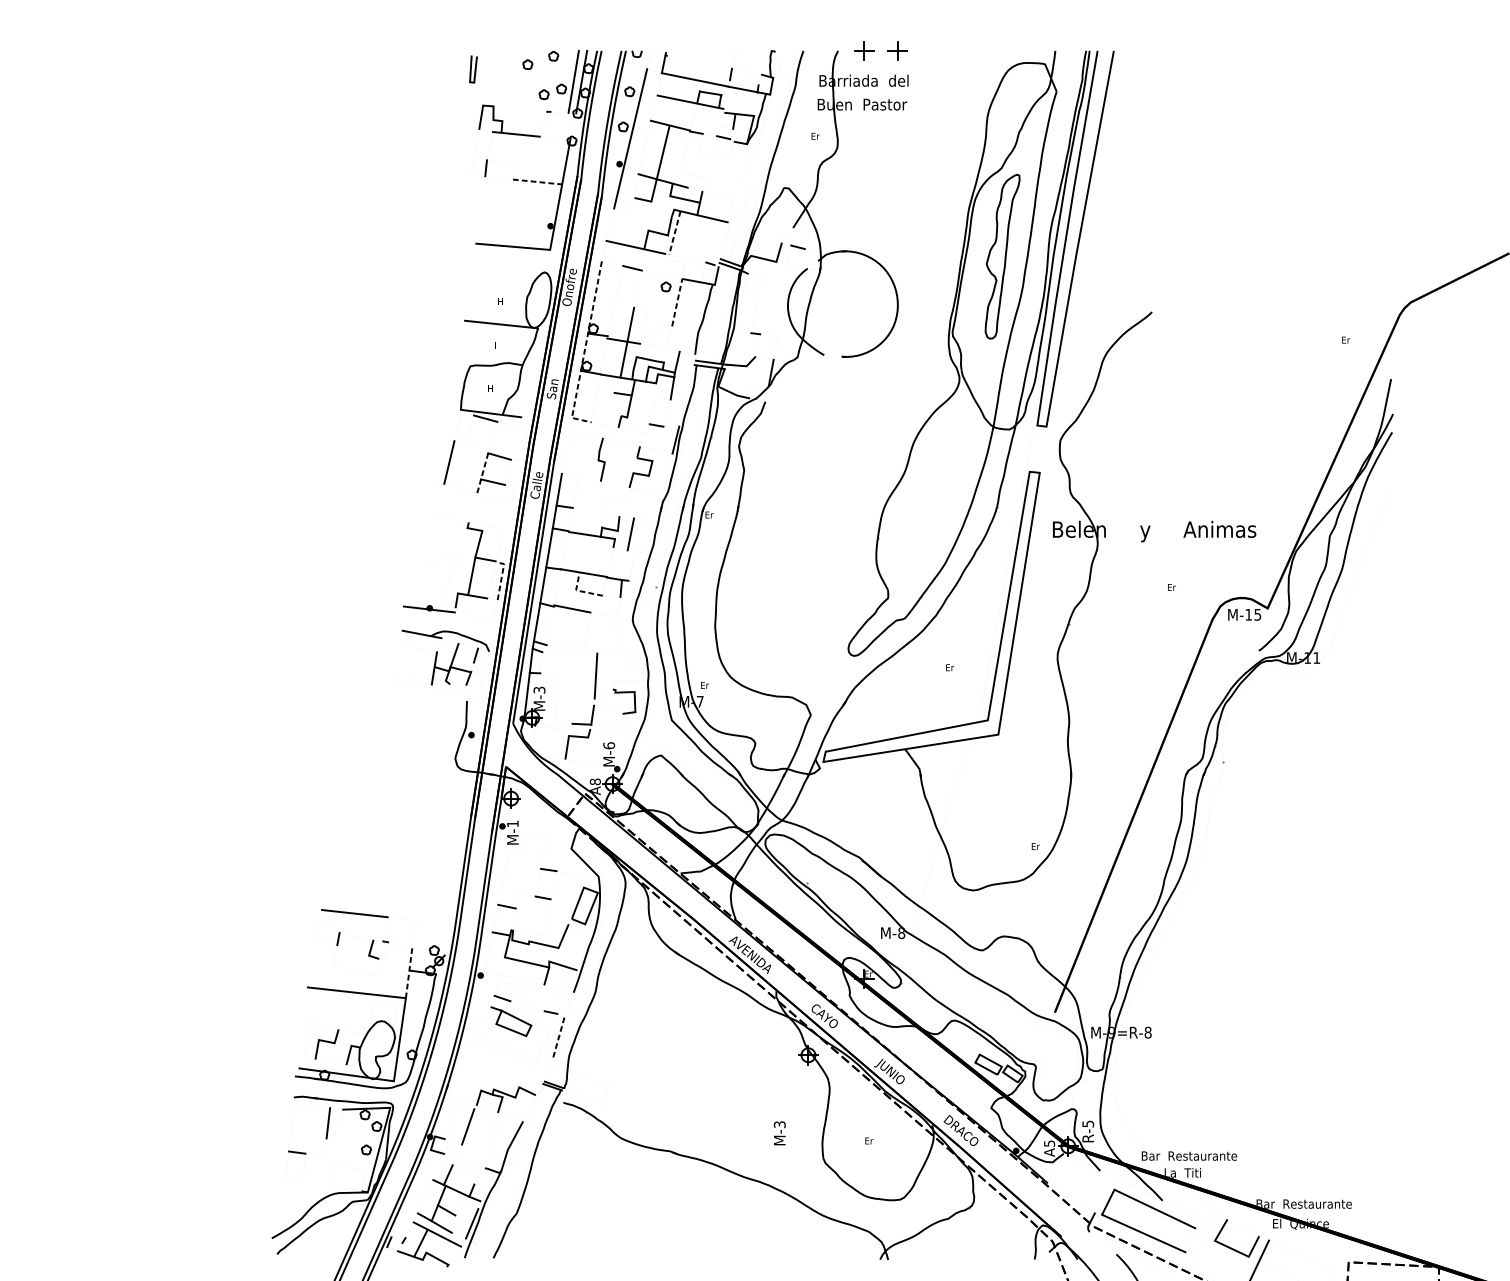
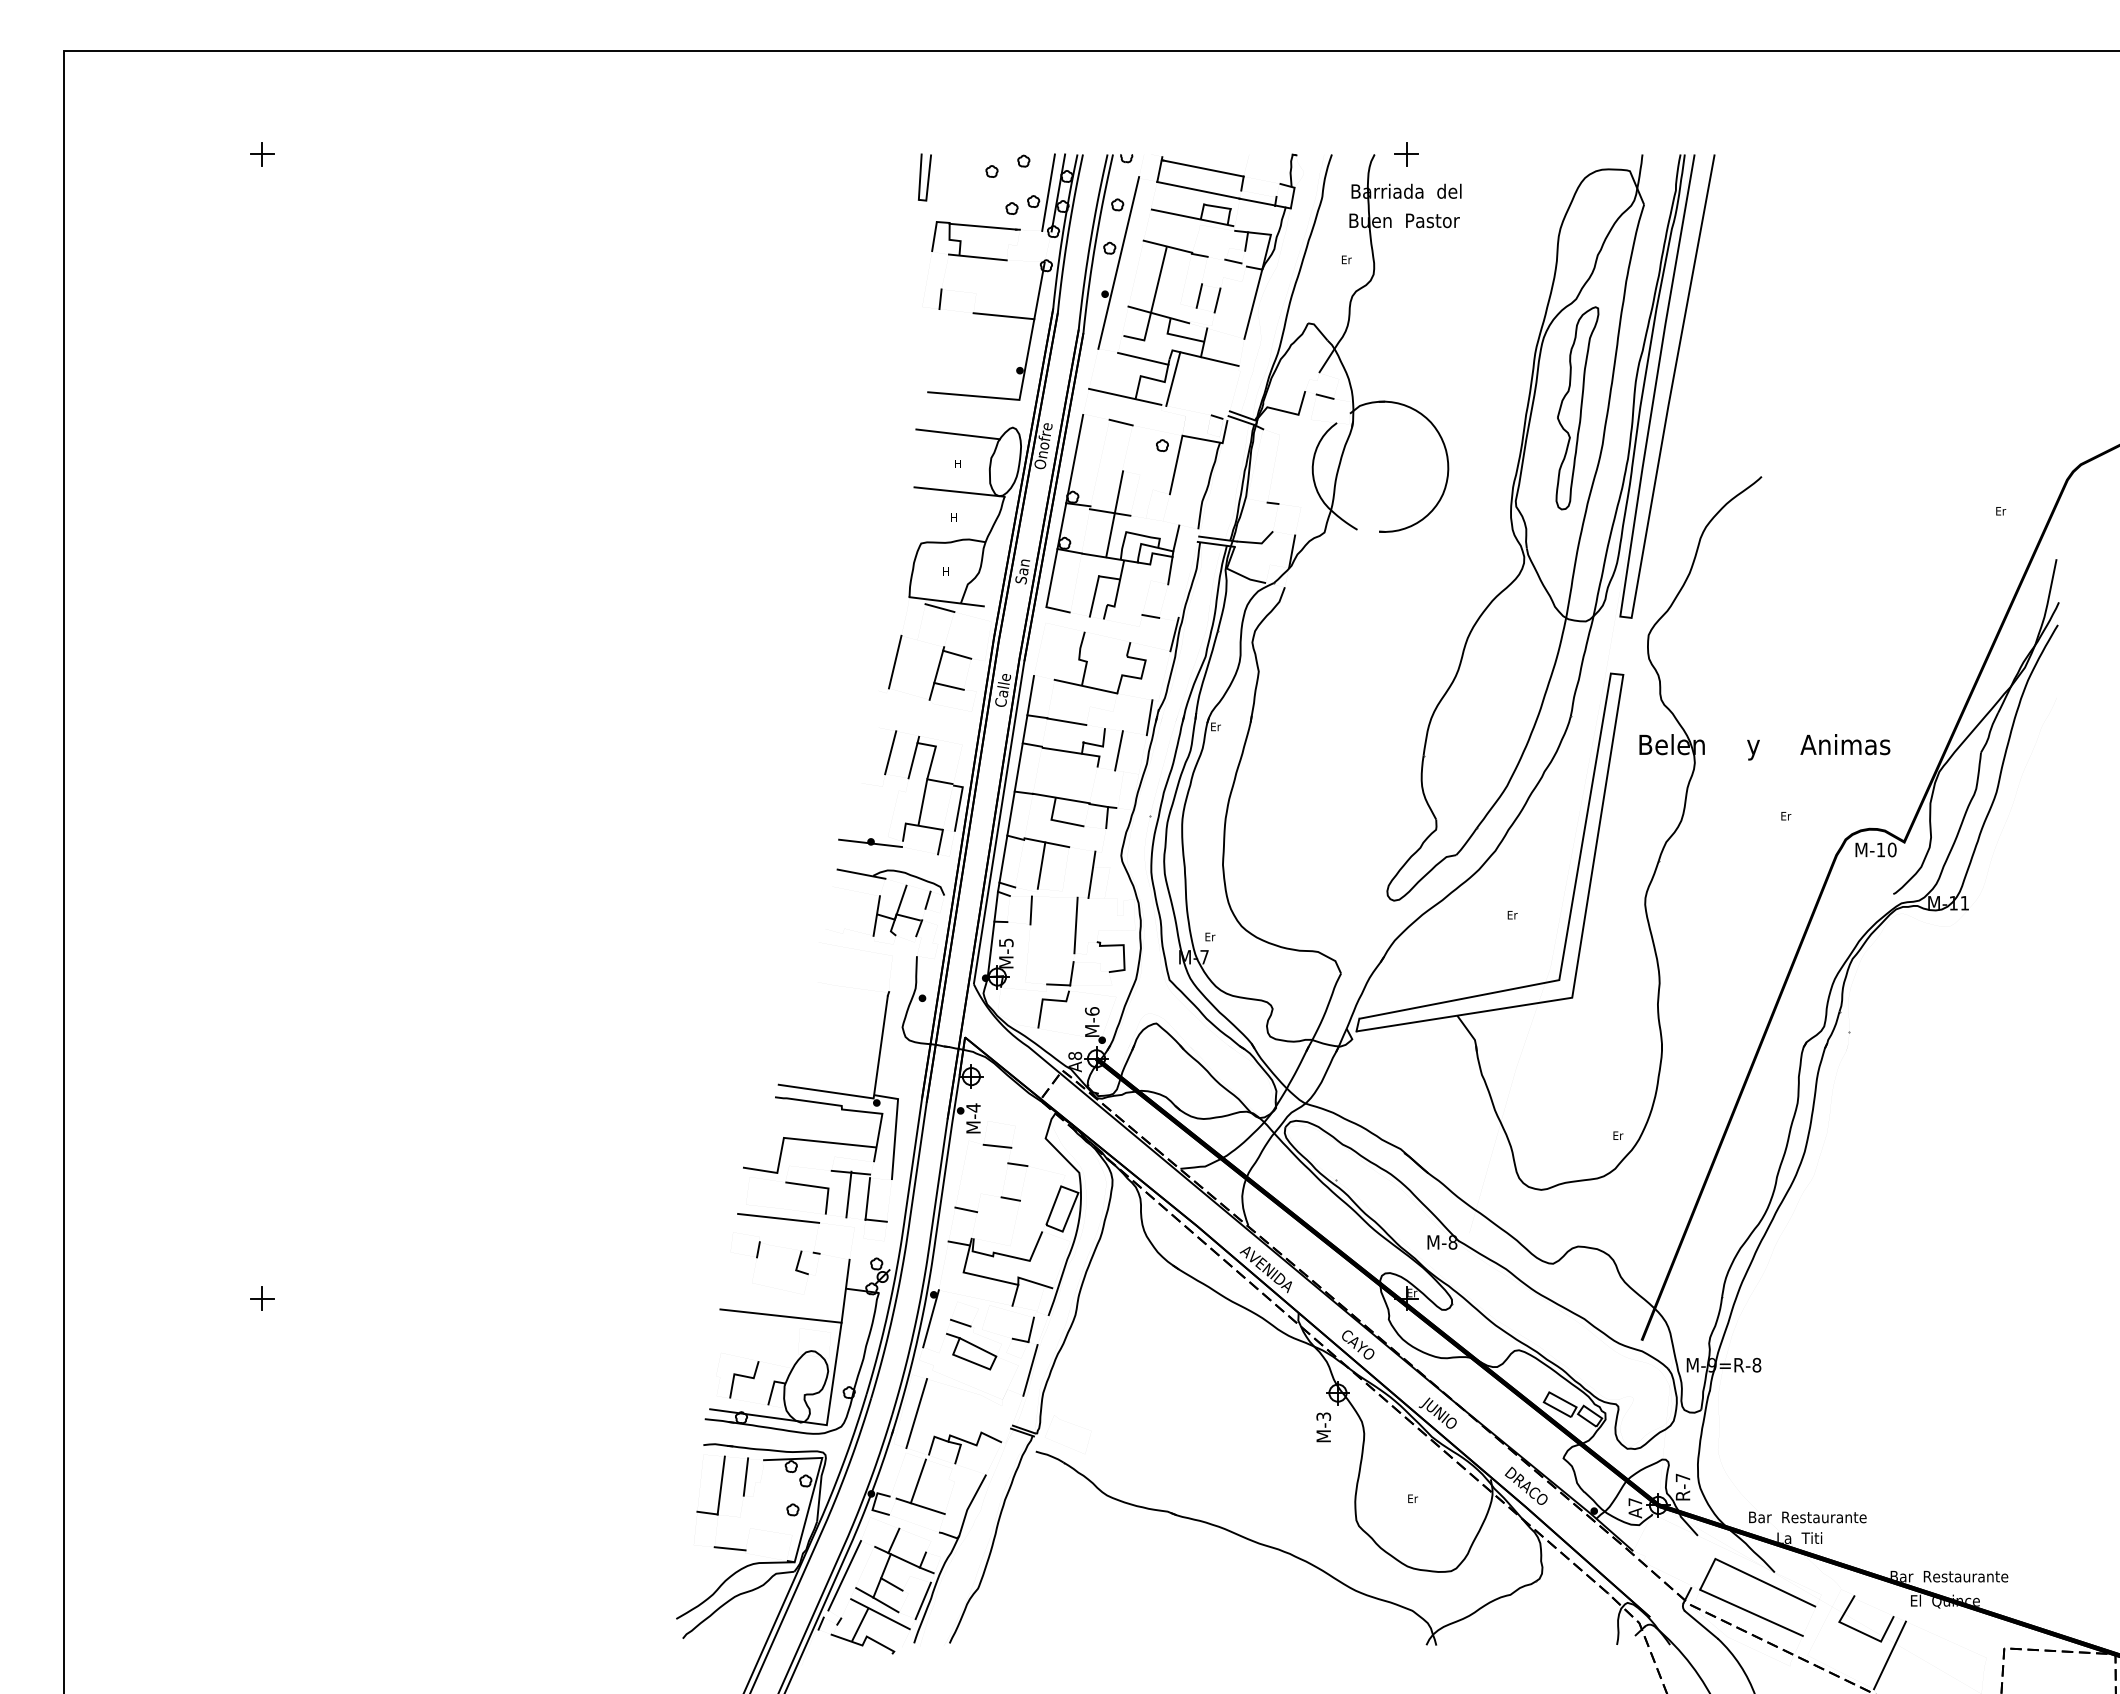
part: (897, 50) -> (1447, 154), removed
line: (699, 62) -> (1203, 168), added
part: (473, 69) -> (924, 177), size x1.43
line: (520, 109) -> (982, 226), added
line: (696, 165) -> (1199, 295), added
line: (710, 169) -> (1217, 300), added
line: (739, 171) -> (1253, 303), added
line: (537, 182) -> (1003, 316), dashed -> solid
line: (650, 216) -> (1143, 358), added
line: (675, 233) -> (1173, 379), dashed -> solid
line: (499, 277) -> (957, 434), added
line: (677, 302) -> (1176, 464), dashed -> solid
line: (585, 350) -> (1062, 523), dashed -> solid
line: (610, 409) -> (1093, 596), added
line: (483, 471) -> (937, 673), dashed -> solid
line: (603, 482) -> (1085, 686), added
line: (655, 507) -> (1149, 717), added
line: (588, 510) -> (1066, 721), added
line: (445, 535) -> (890, 752), added
line: (463, 542) -> (912, 760), added
line: (501, 577) -> (959, 803), dashed -> solid
line: (580, 590) -> (1056, 820), dashed -> solid
line: (486, 607) -> (940, 841), added
text: (1257, 614) -> (1891, 849), M-15 -> M-10
line: (568, 627) -> (1041, 865), added
line: (608, 634) -> (1091, 874), added
line: (559, 663) -> (1030, 910), added
text: (538, 689) -> (1005, 942), M-3 -> M-5
part: (388, 822) -> (820, 1106), added
text: (512, 823) -> (973, 1107), M-1 -> M-4
line: (532, 854) -> (997, 1145), added
line: (409, 972) -> (845, 1291), dashed -> solid
line: (477, 994) -> (930, 1318), added
line: (559, 1003) -> (1030, 1329), added
line: (559, 1036) -> (1030, 1369), dashed -> solid
line: (466, 1071) -> (916, 1413), added
text: (1087, 1123) -> (1682, 1477), R-5 -> R-7
line: (307, 1130) -> (720, 1485), added
text: (779, 1133) -> (1323, 1427), moved
text: (1049, 1143) -> (1635, 1502), A5 -> A7
line: (469, 1147) -> (920, 1506), added
line: (315, 1181) -> (729, 1548), added
line: (408, 1203) -> (844, 1575), added
line: (1102, 1242) -> (1700, 1624), added

